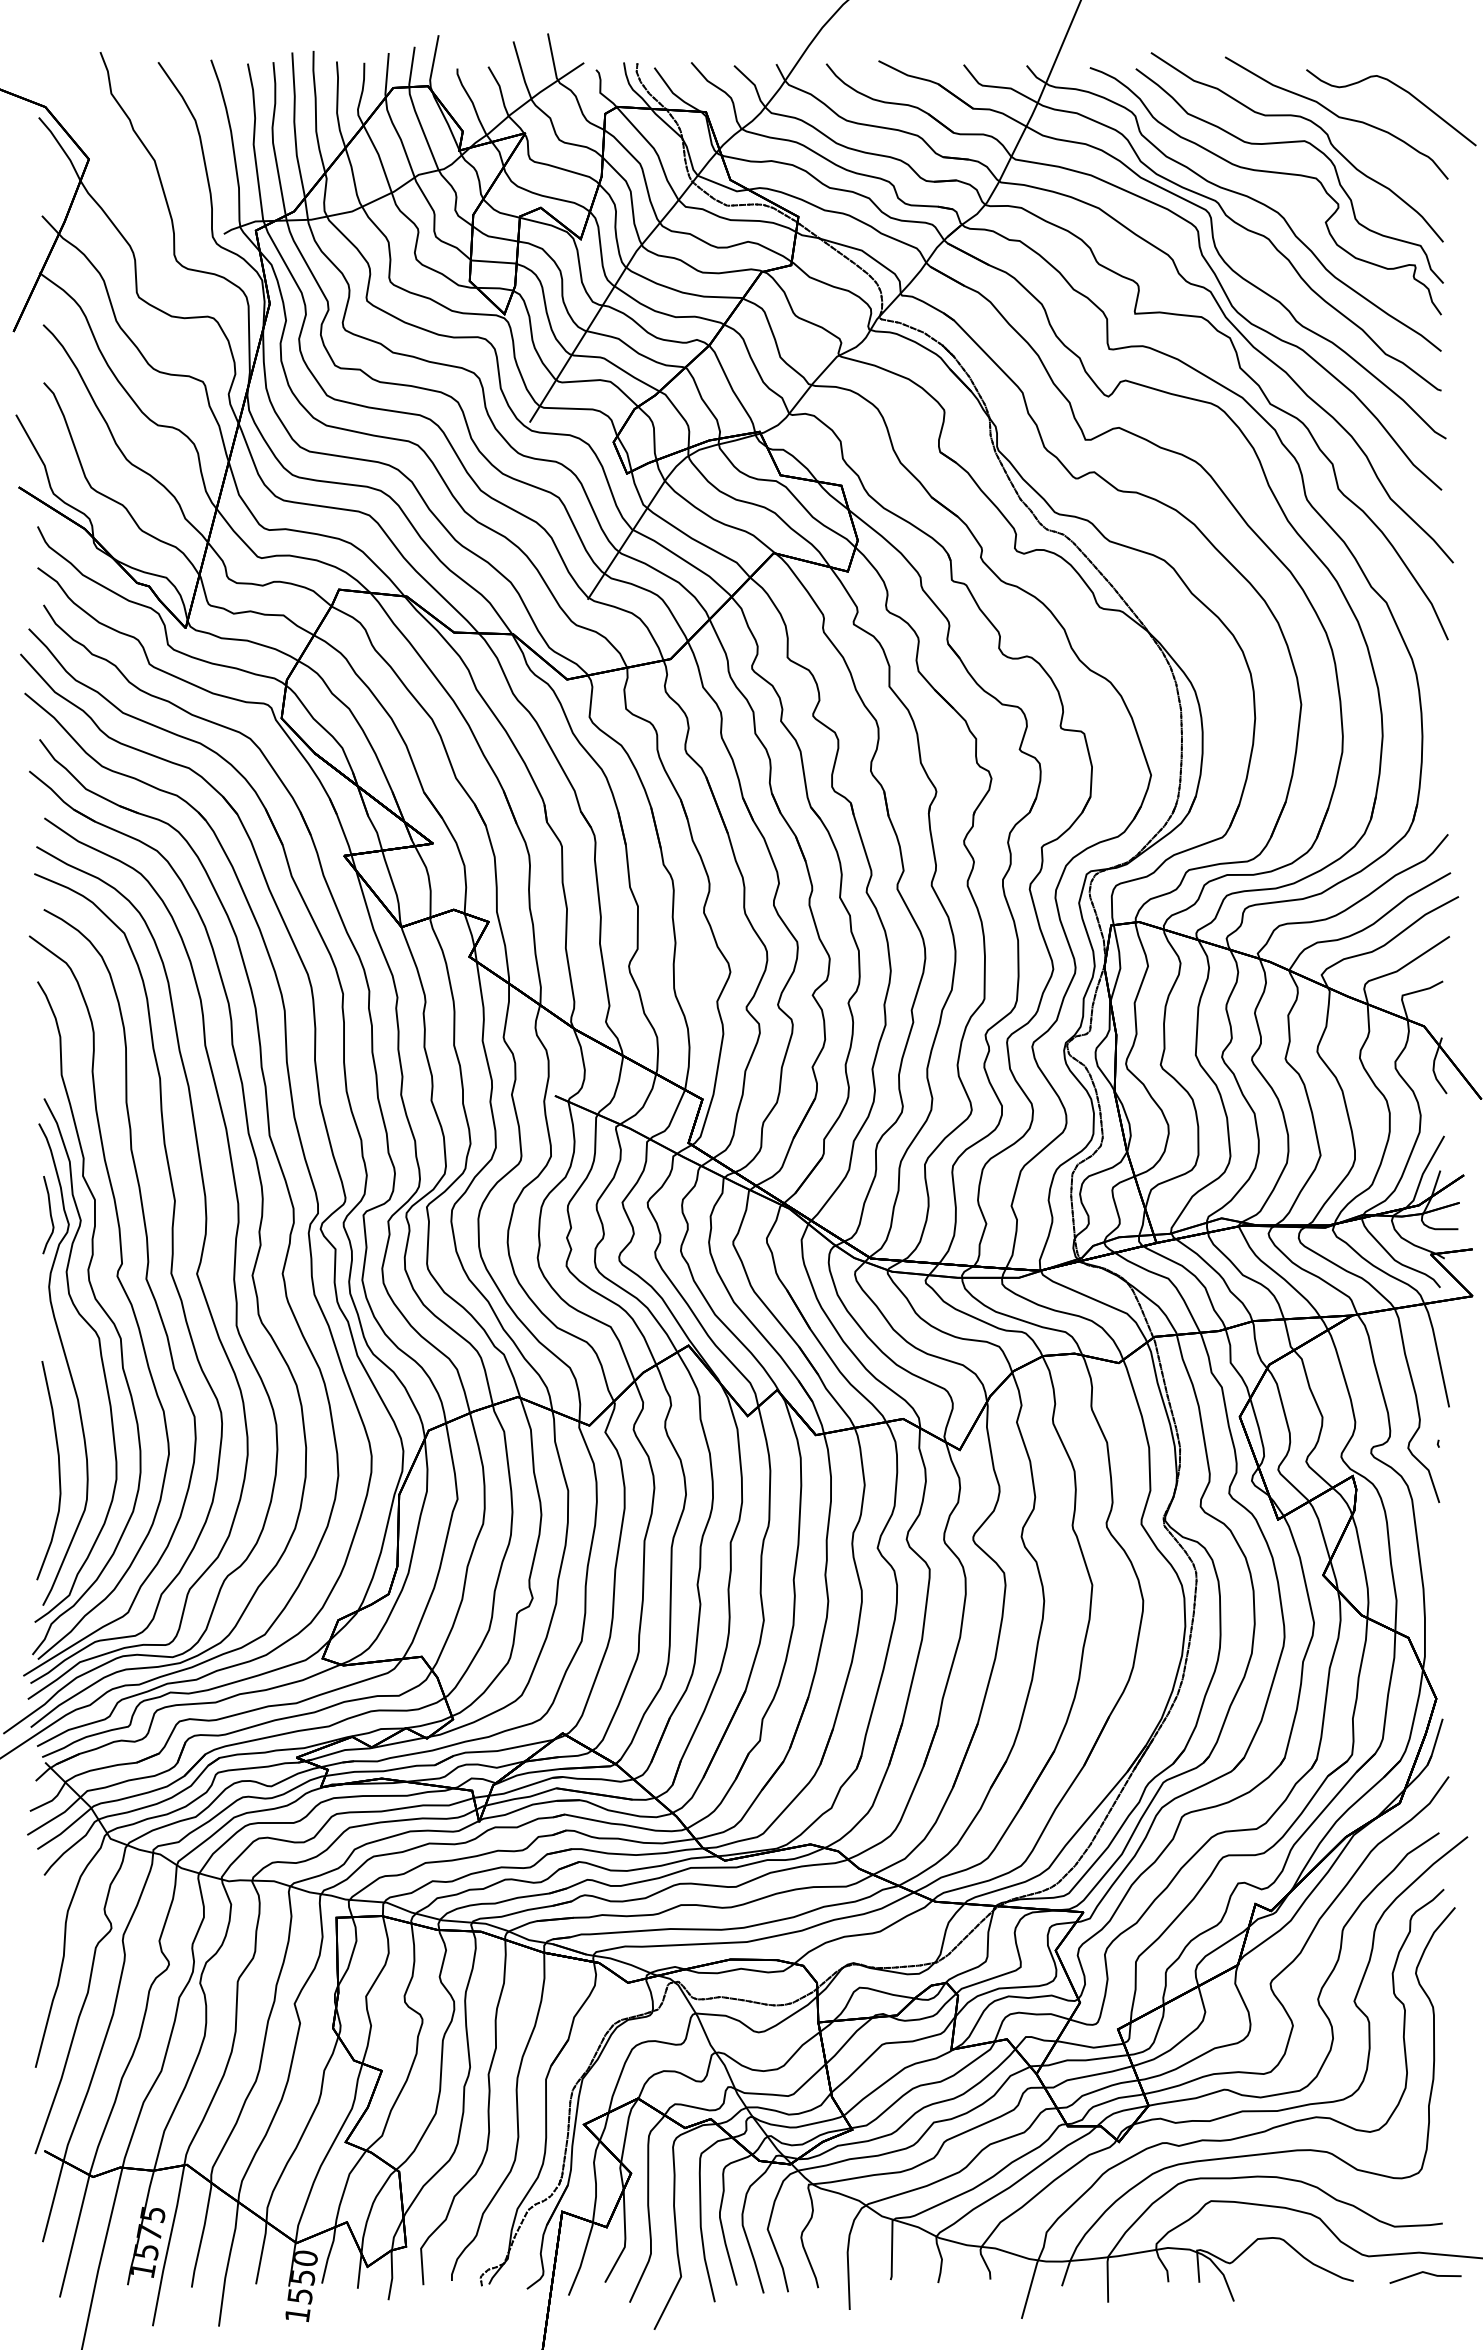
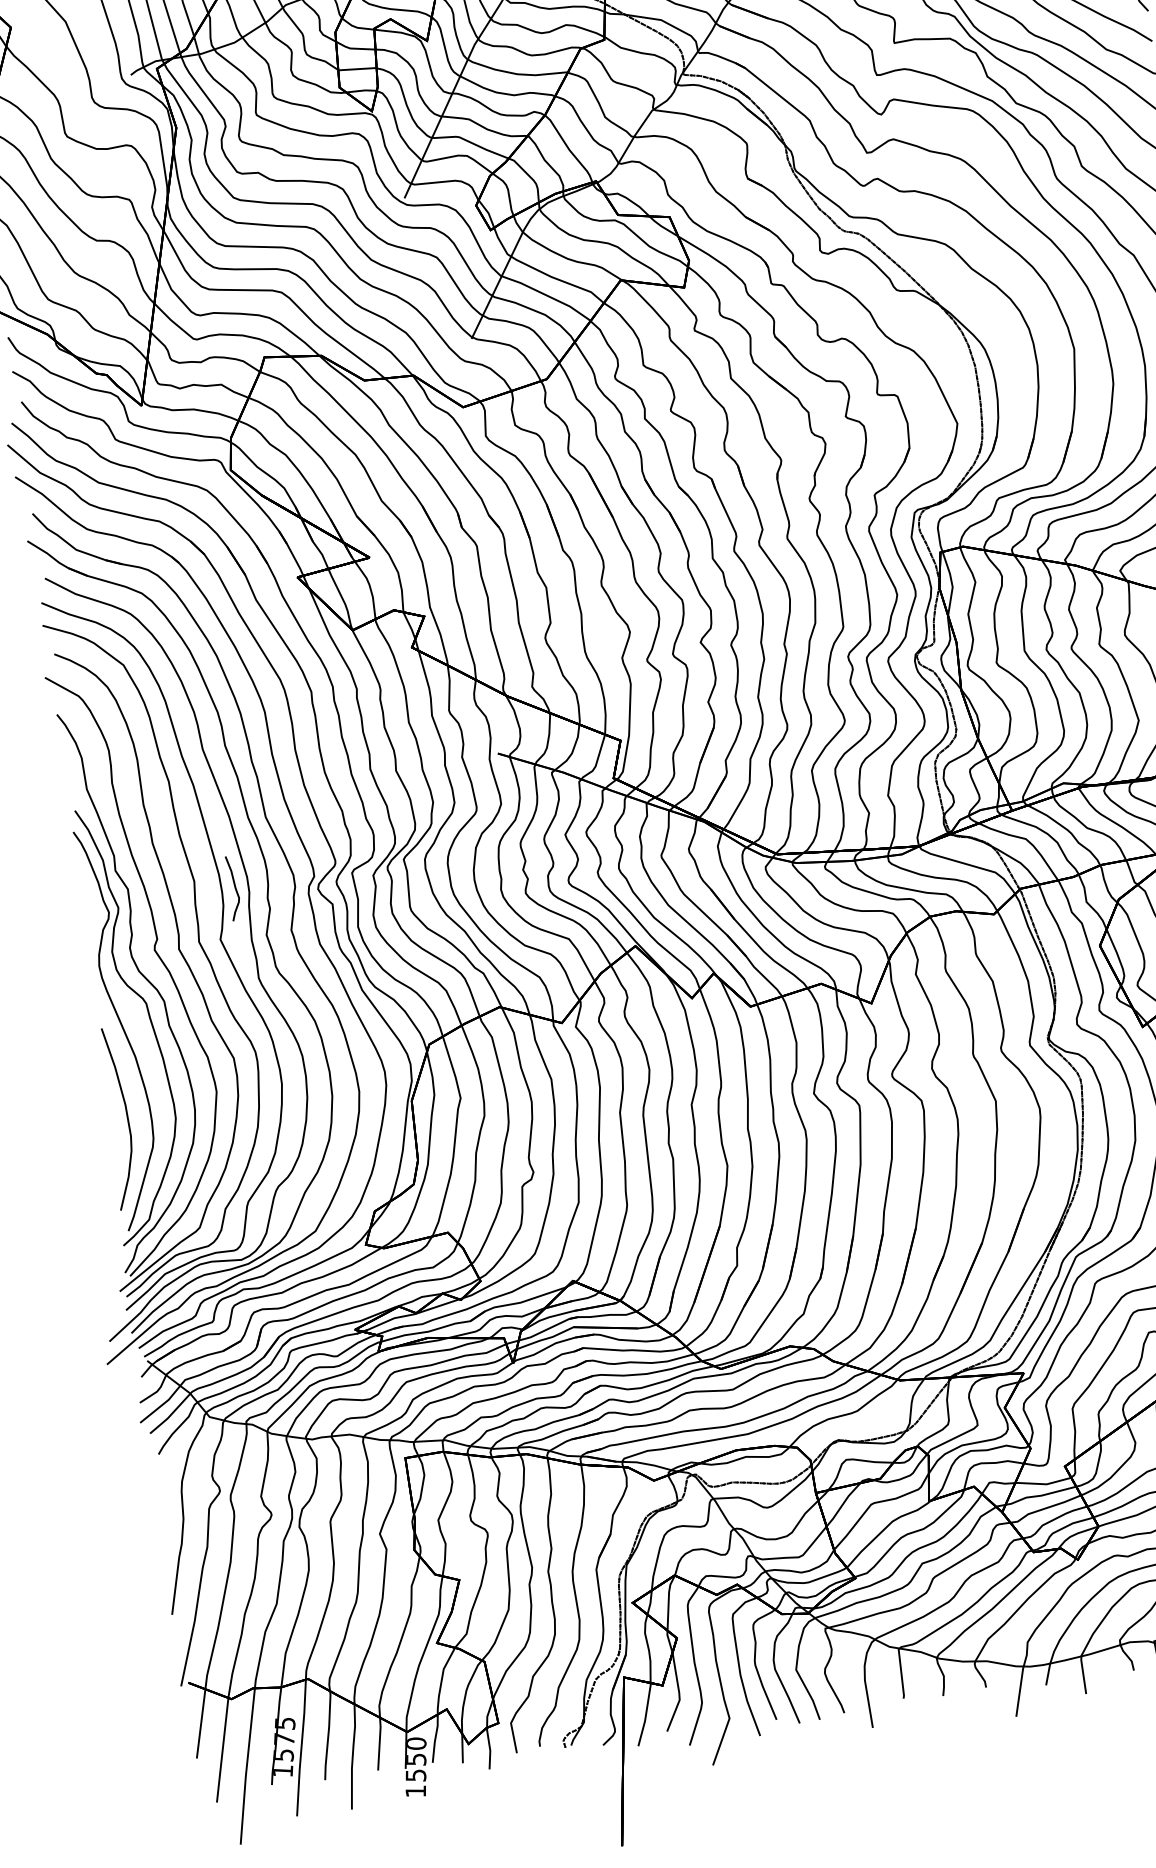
curve: (49, 1214) -> (234, 887), moved

